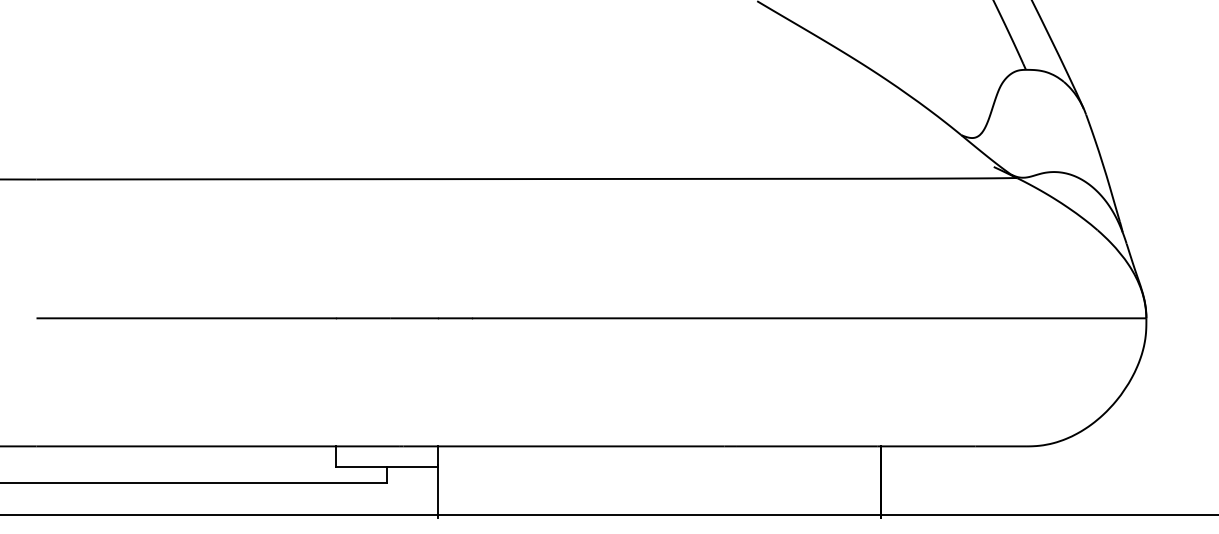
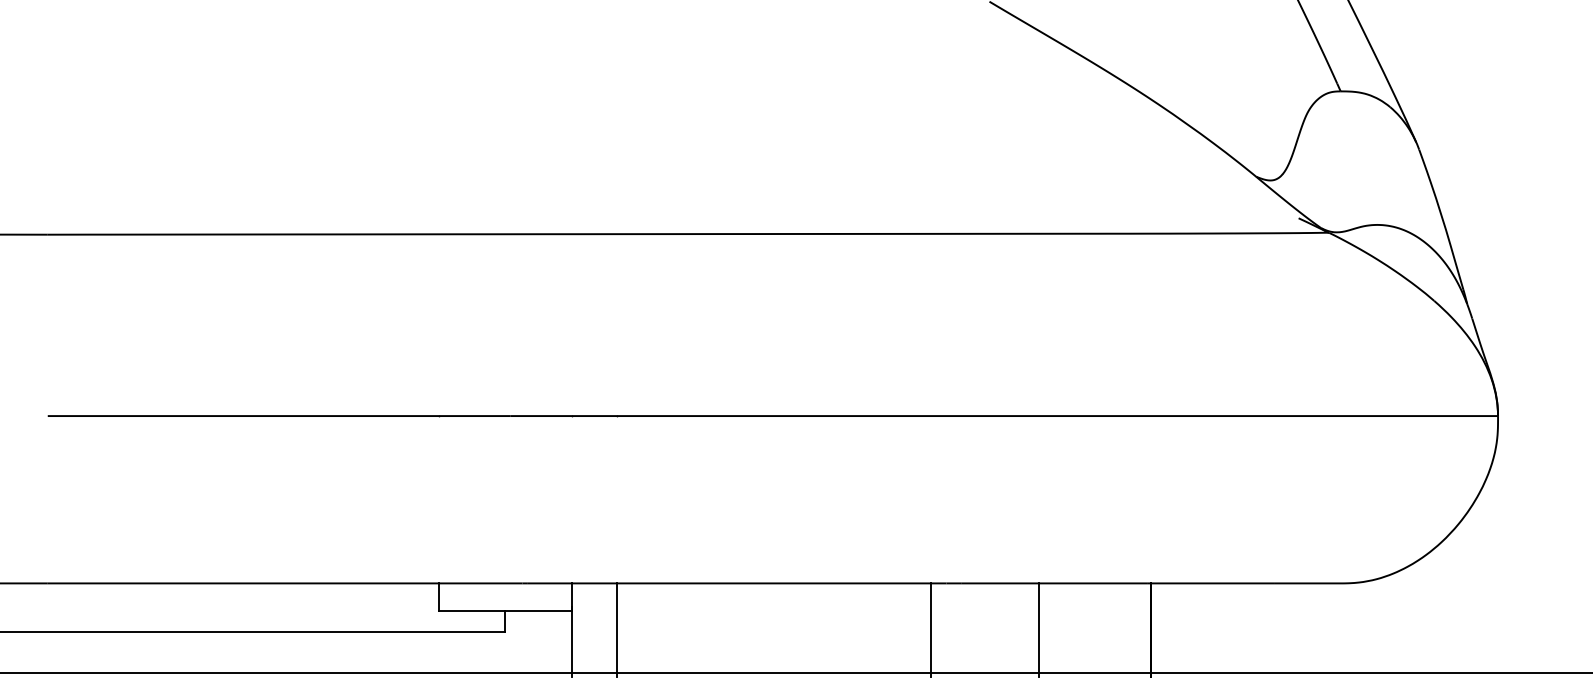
line: (472, 482) -> (617, 630), added
line: (712, 482) -> (930, 630), added
line: (795, 482) -> (1039, 630), added

